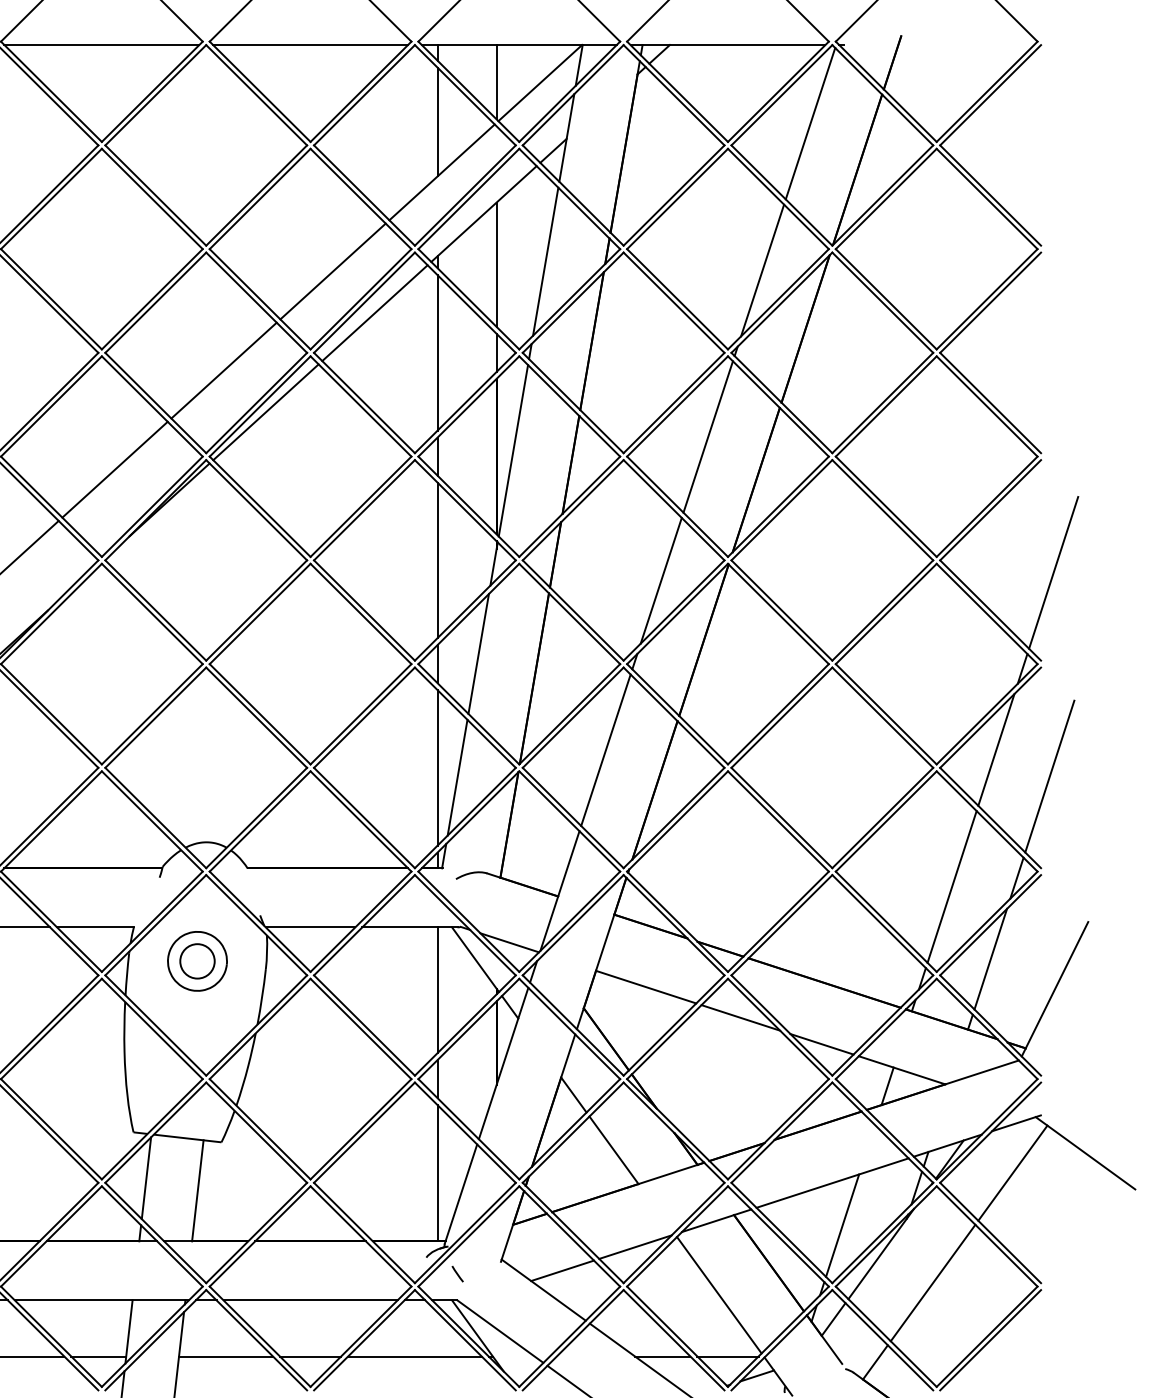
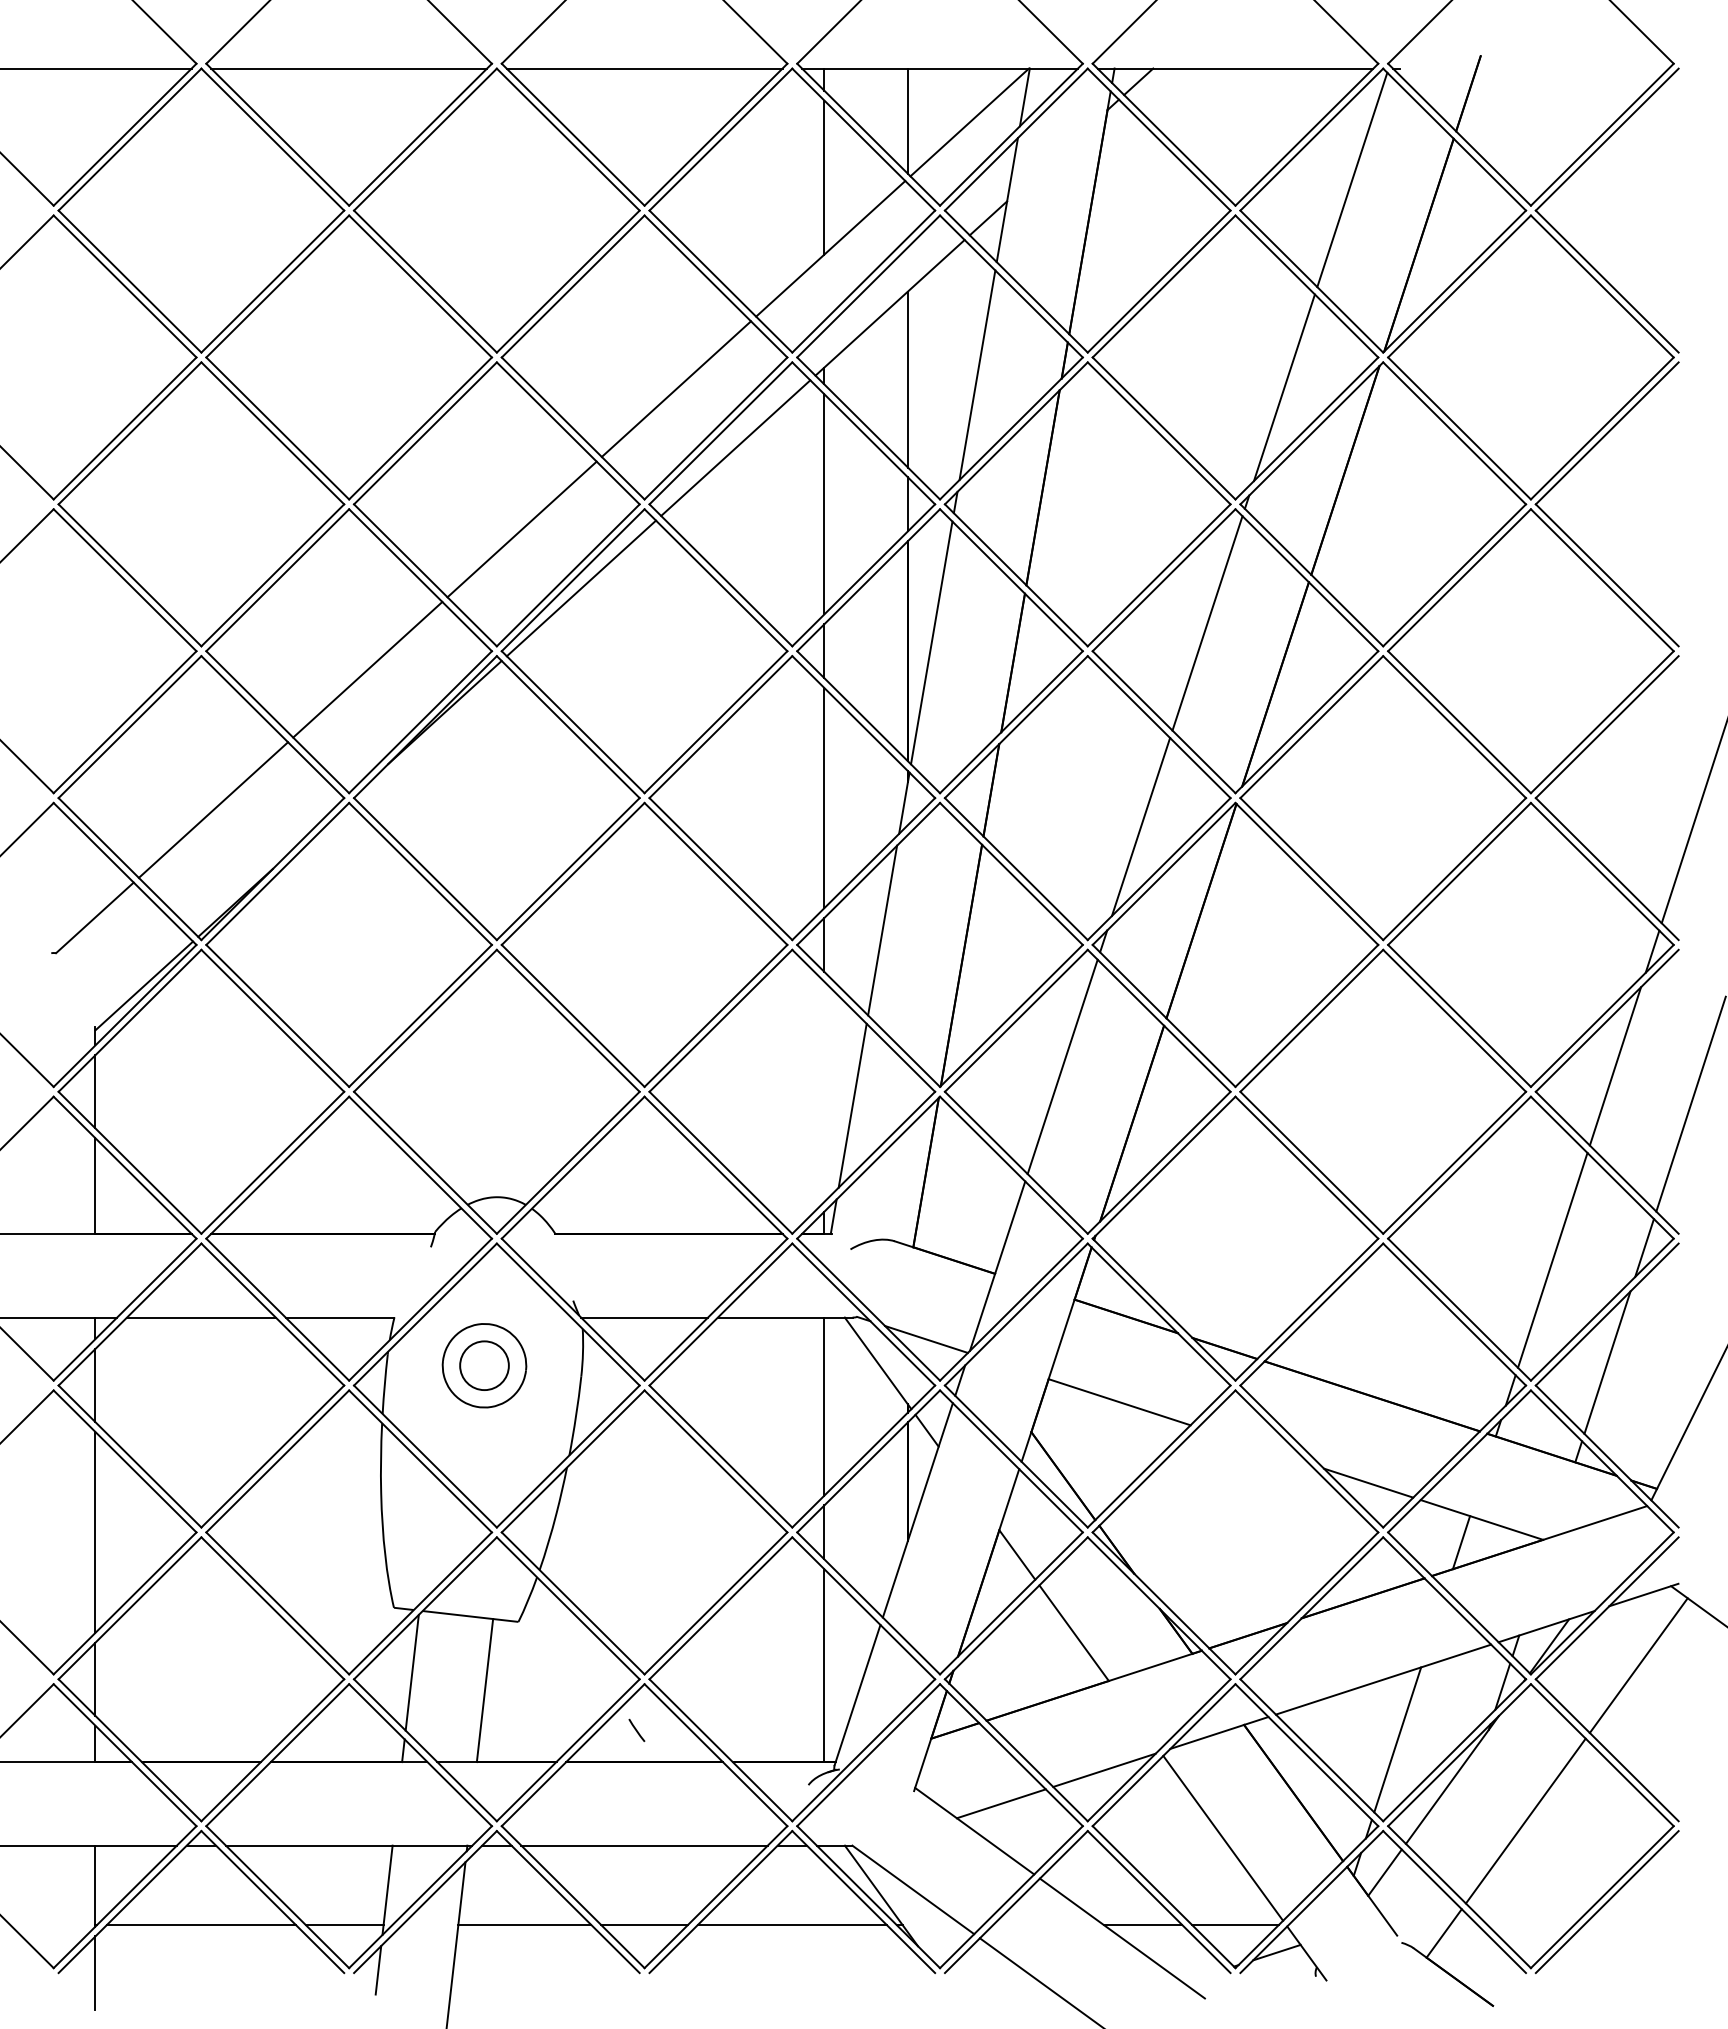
line: (437, 767) -> (824, 1091), removed
line: (740, 1017) -> (1253, 1445), removed
line: (457, 1273) -> (636, 1729), moved

